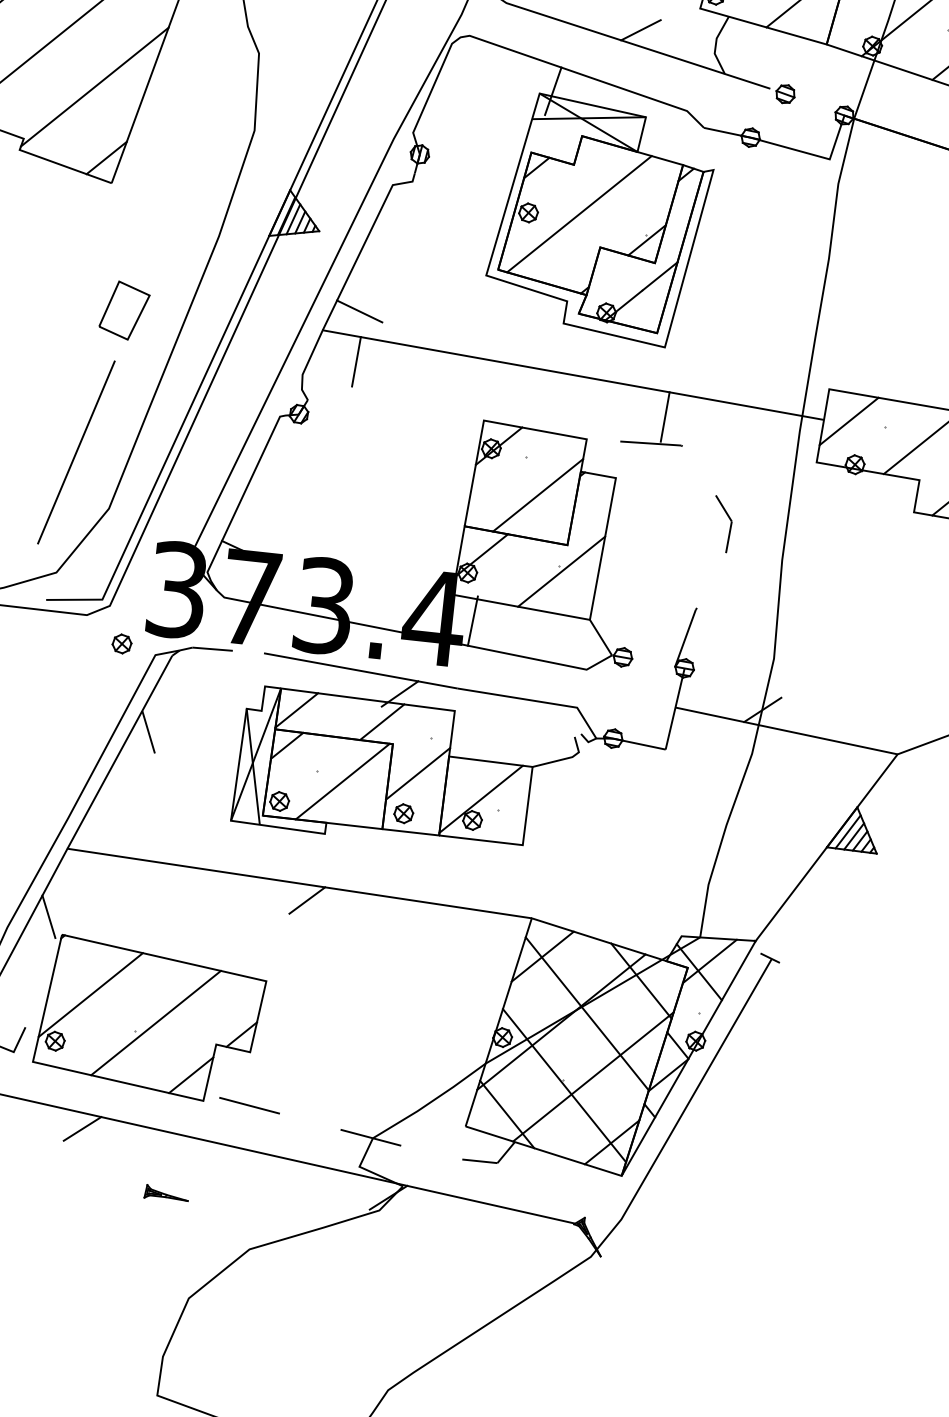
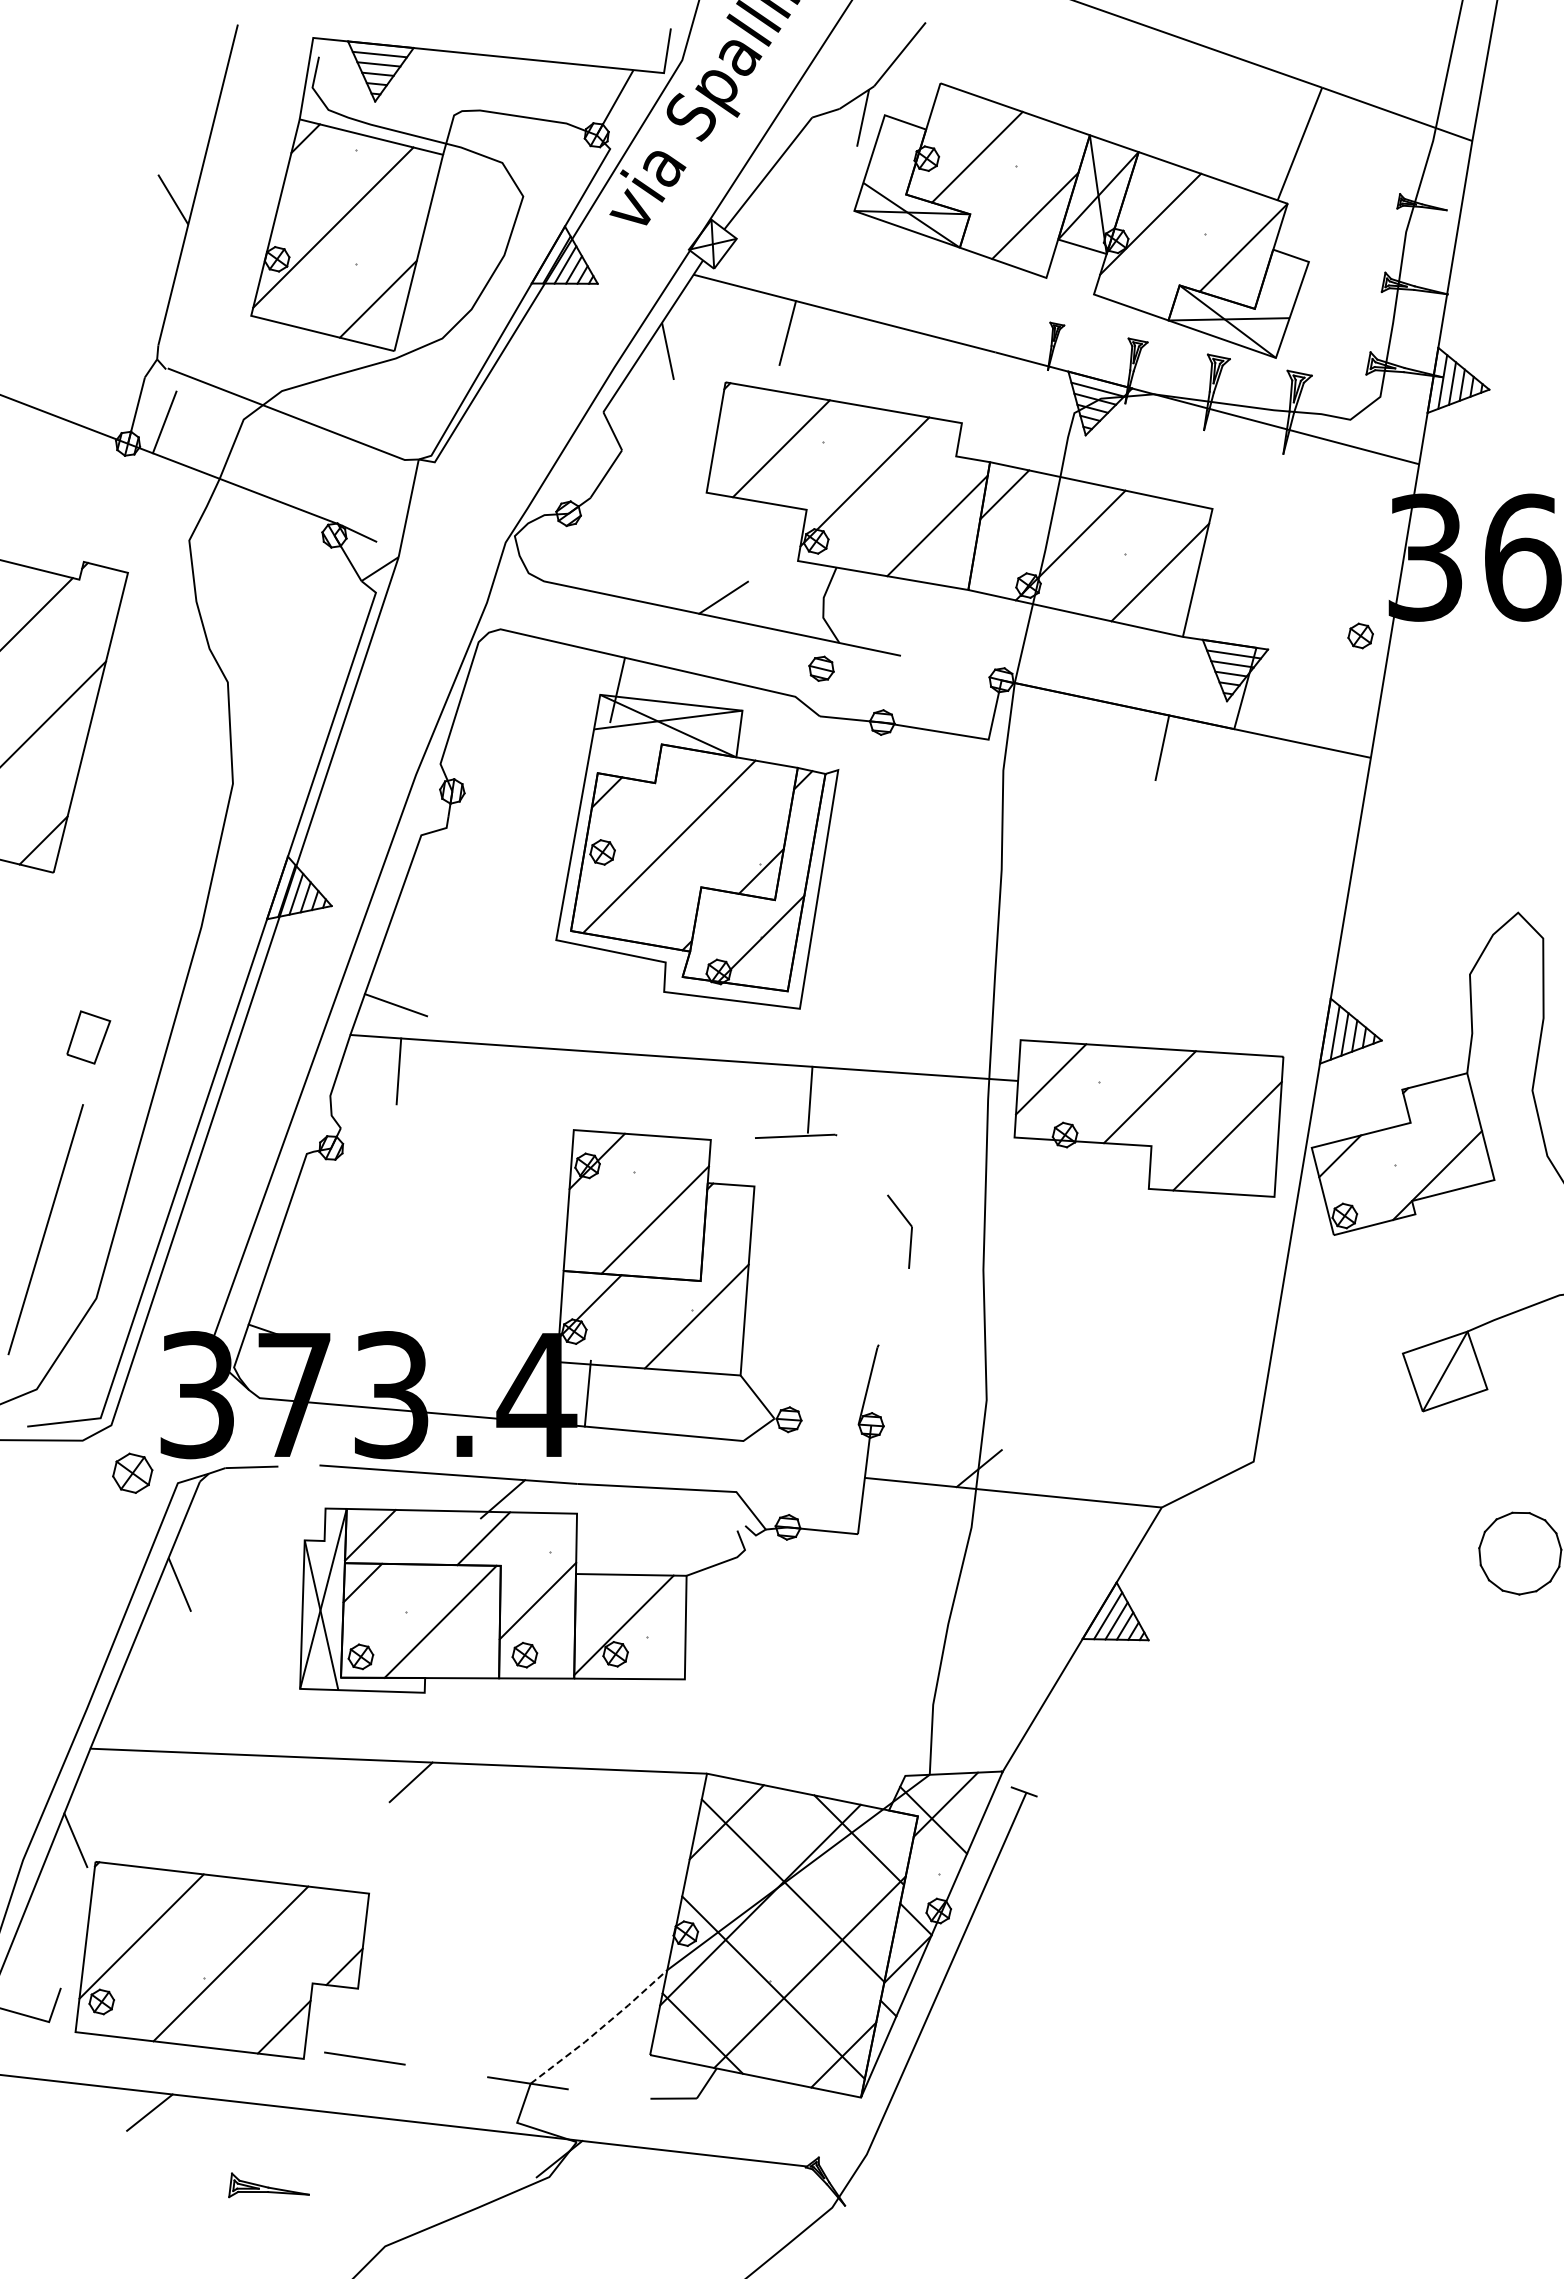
part: (785, 93) -> (821, 668), moved
part: (124, 310) -> (88, 1037), size x0.7
part: (121, 644) -> (132, 1473), size x1.6
line: (430, 1102) -> (600, 2028), solid -> dashed
part: (166, 1192) -> (268, 2184), size x1.4

